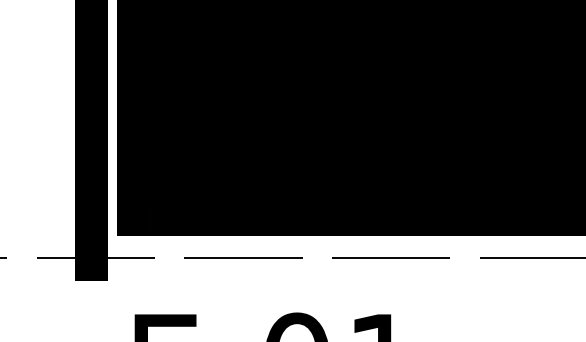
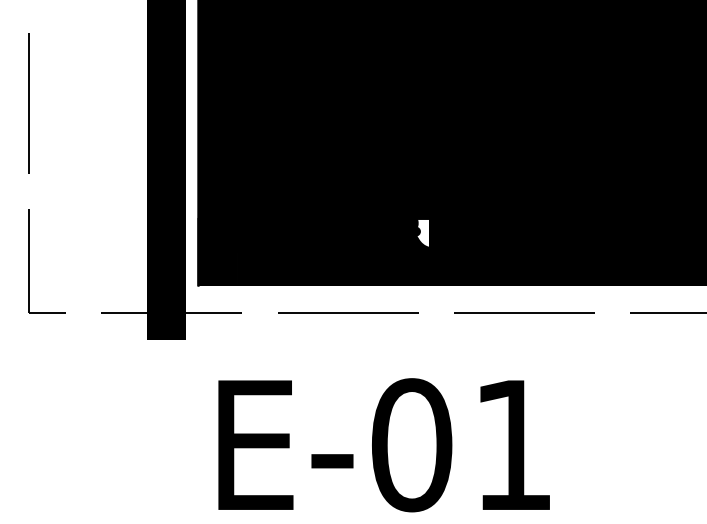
fill: (305, 190) -> (422, 232), removed

